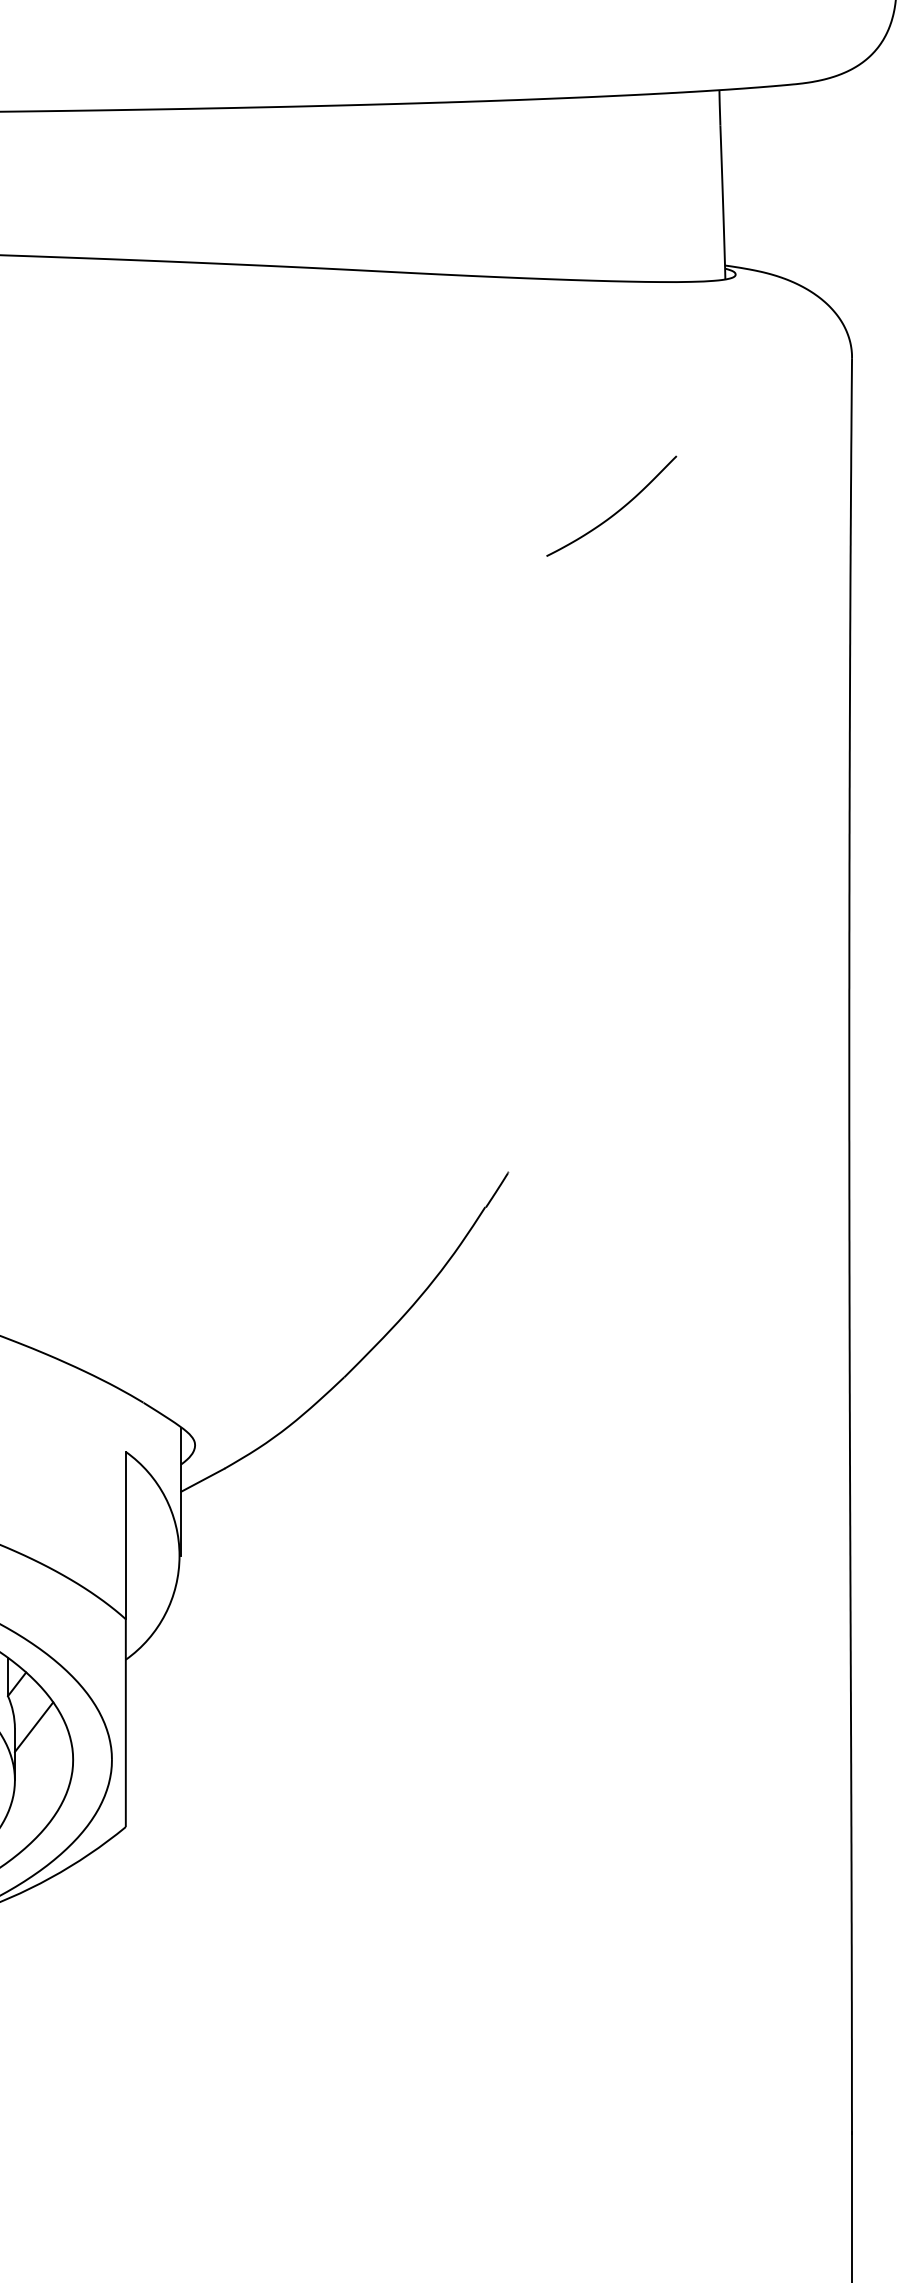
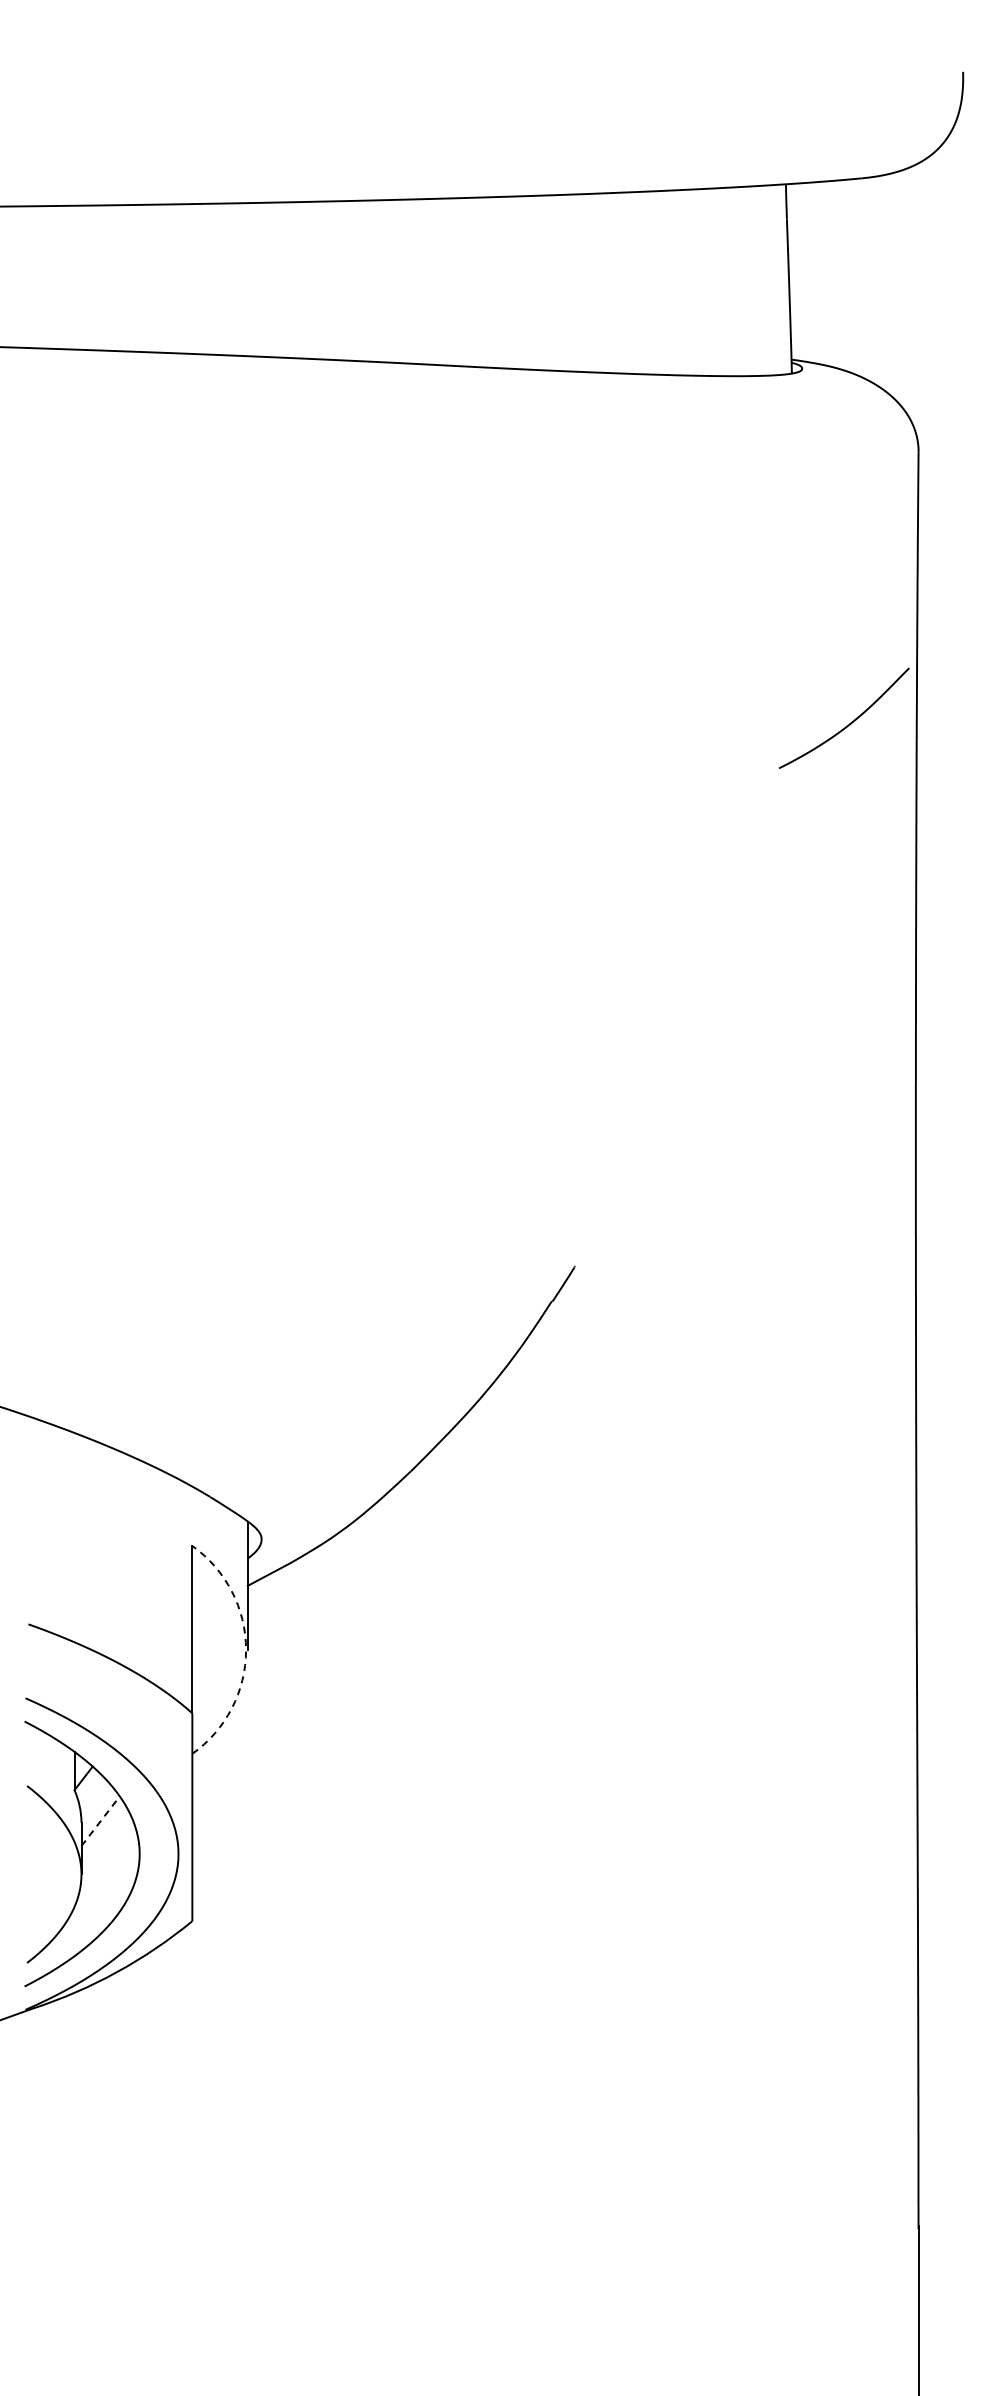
curve: (616, 511) -> (849, 723), moved
arc: (179, 1555) -> (246, 1649), solid -> dashed
line: (33, 1726) -> (100, 1820), solid -> dashed

